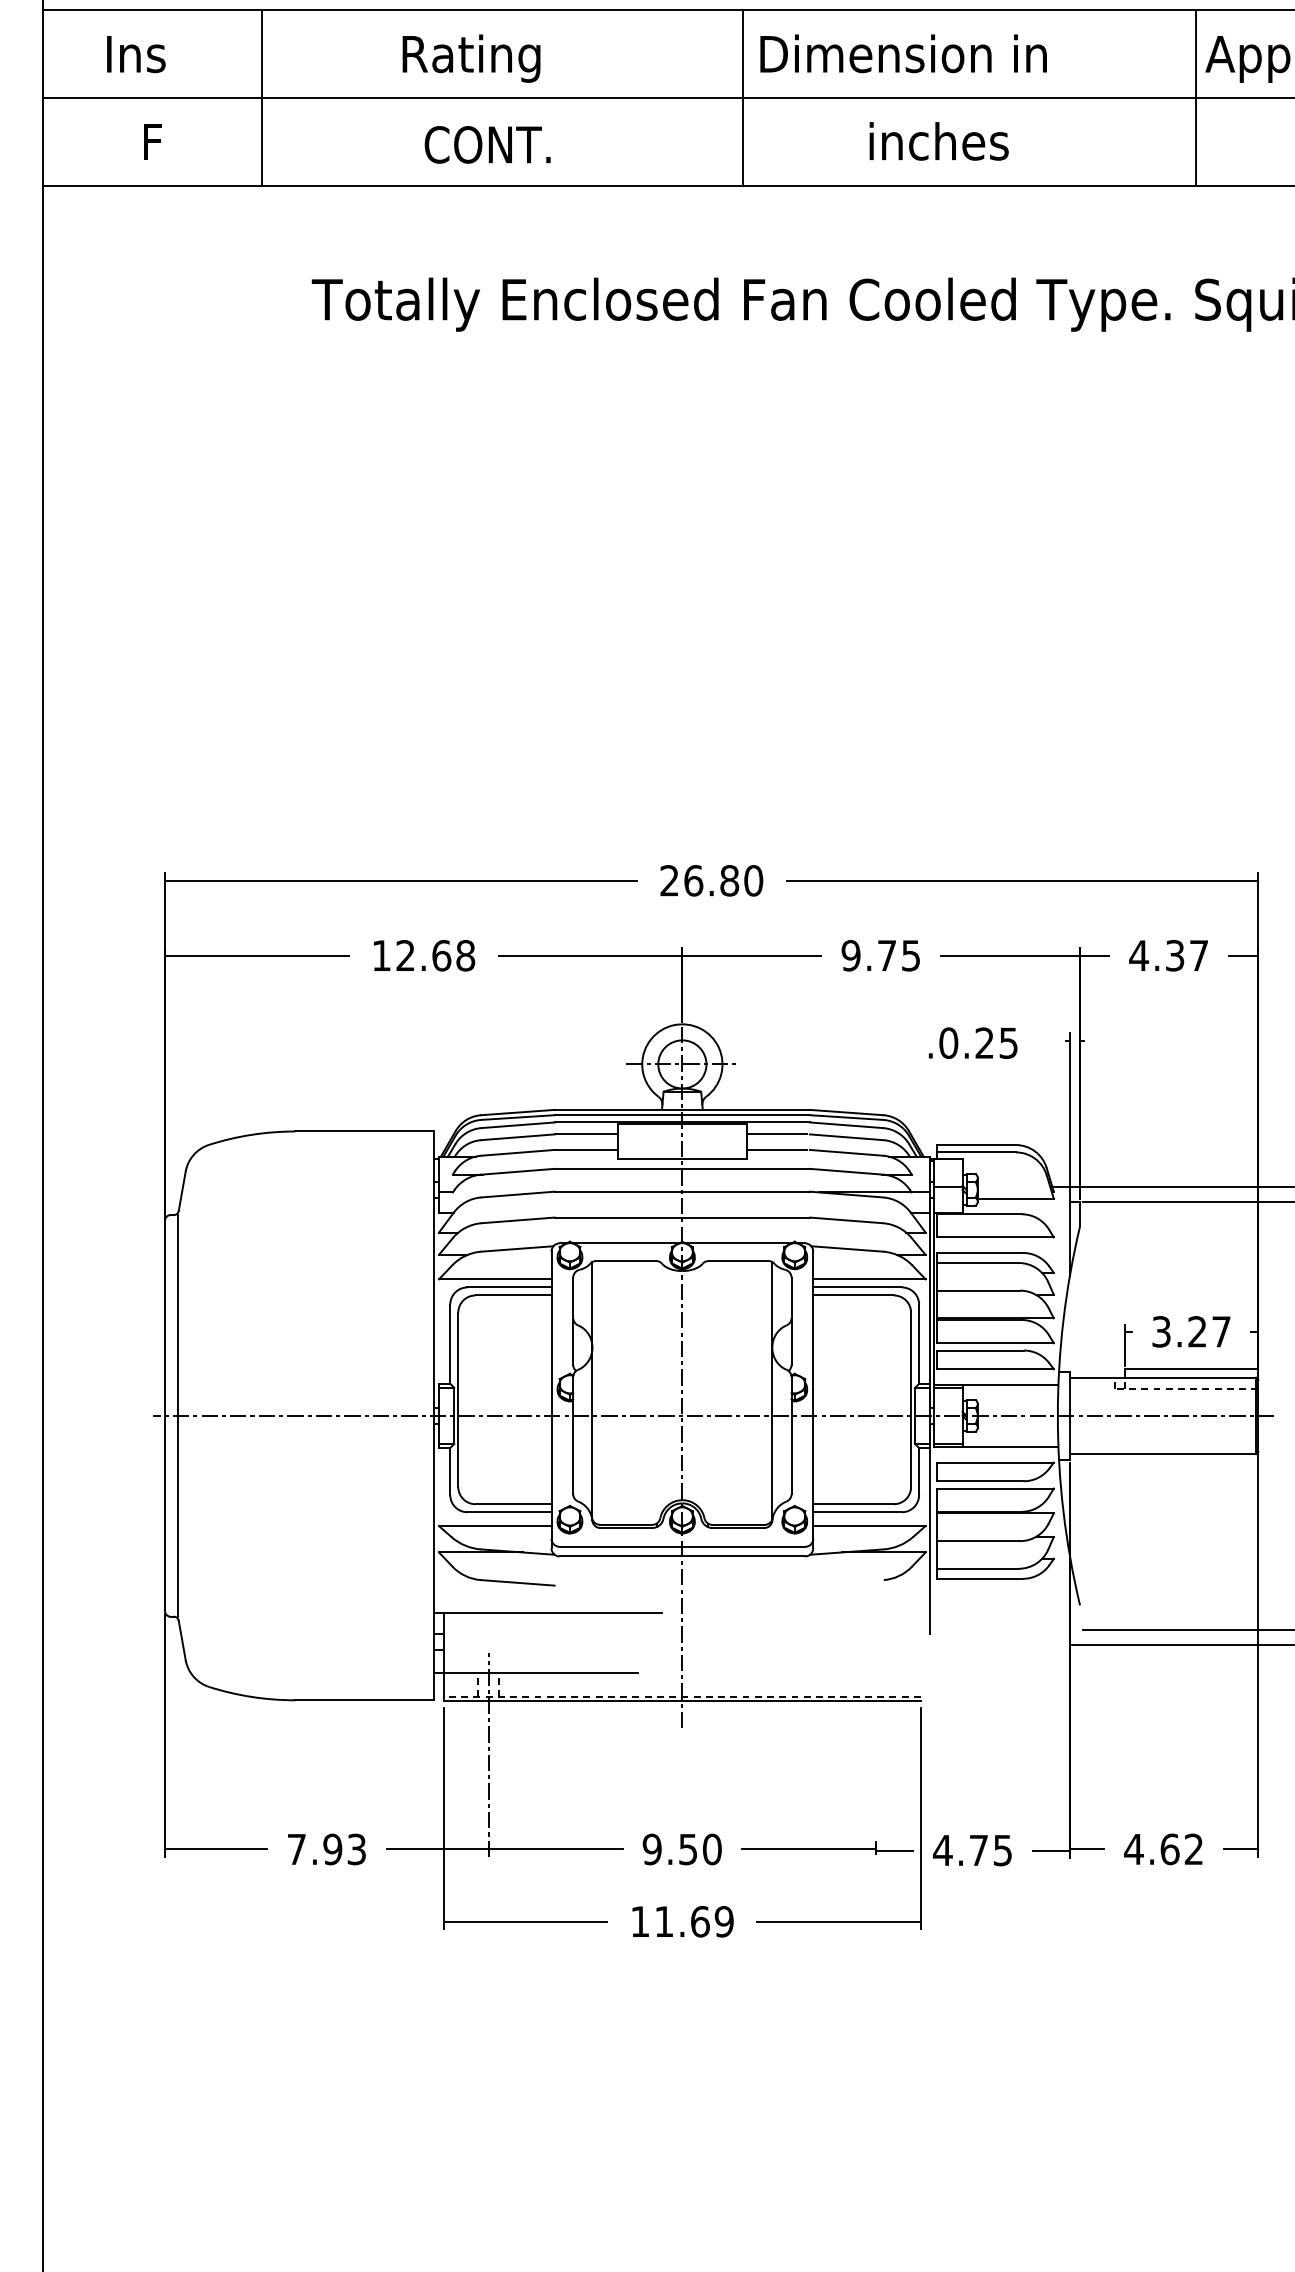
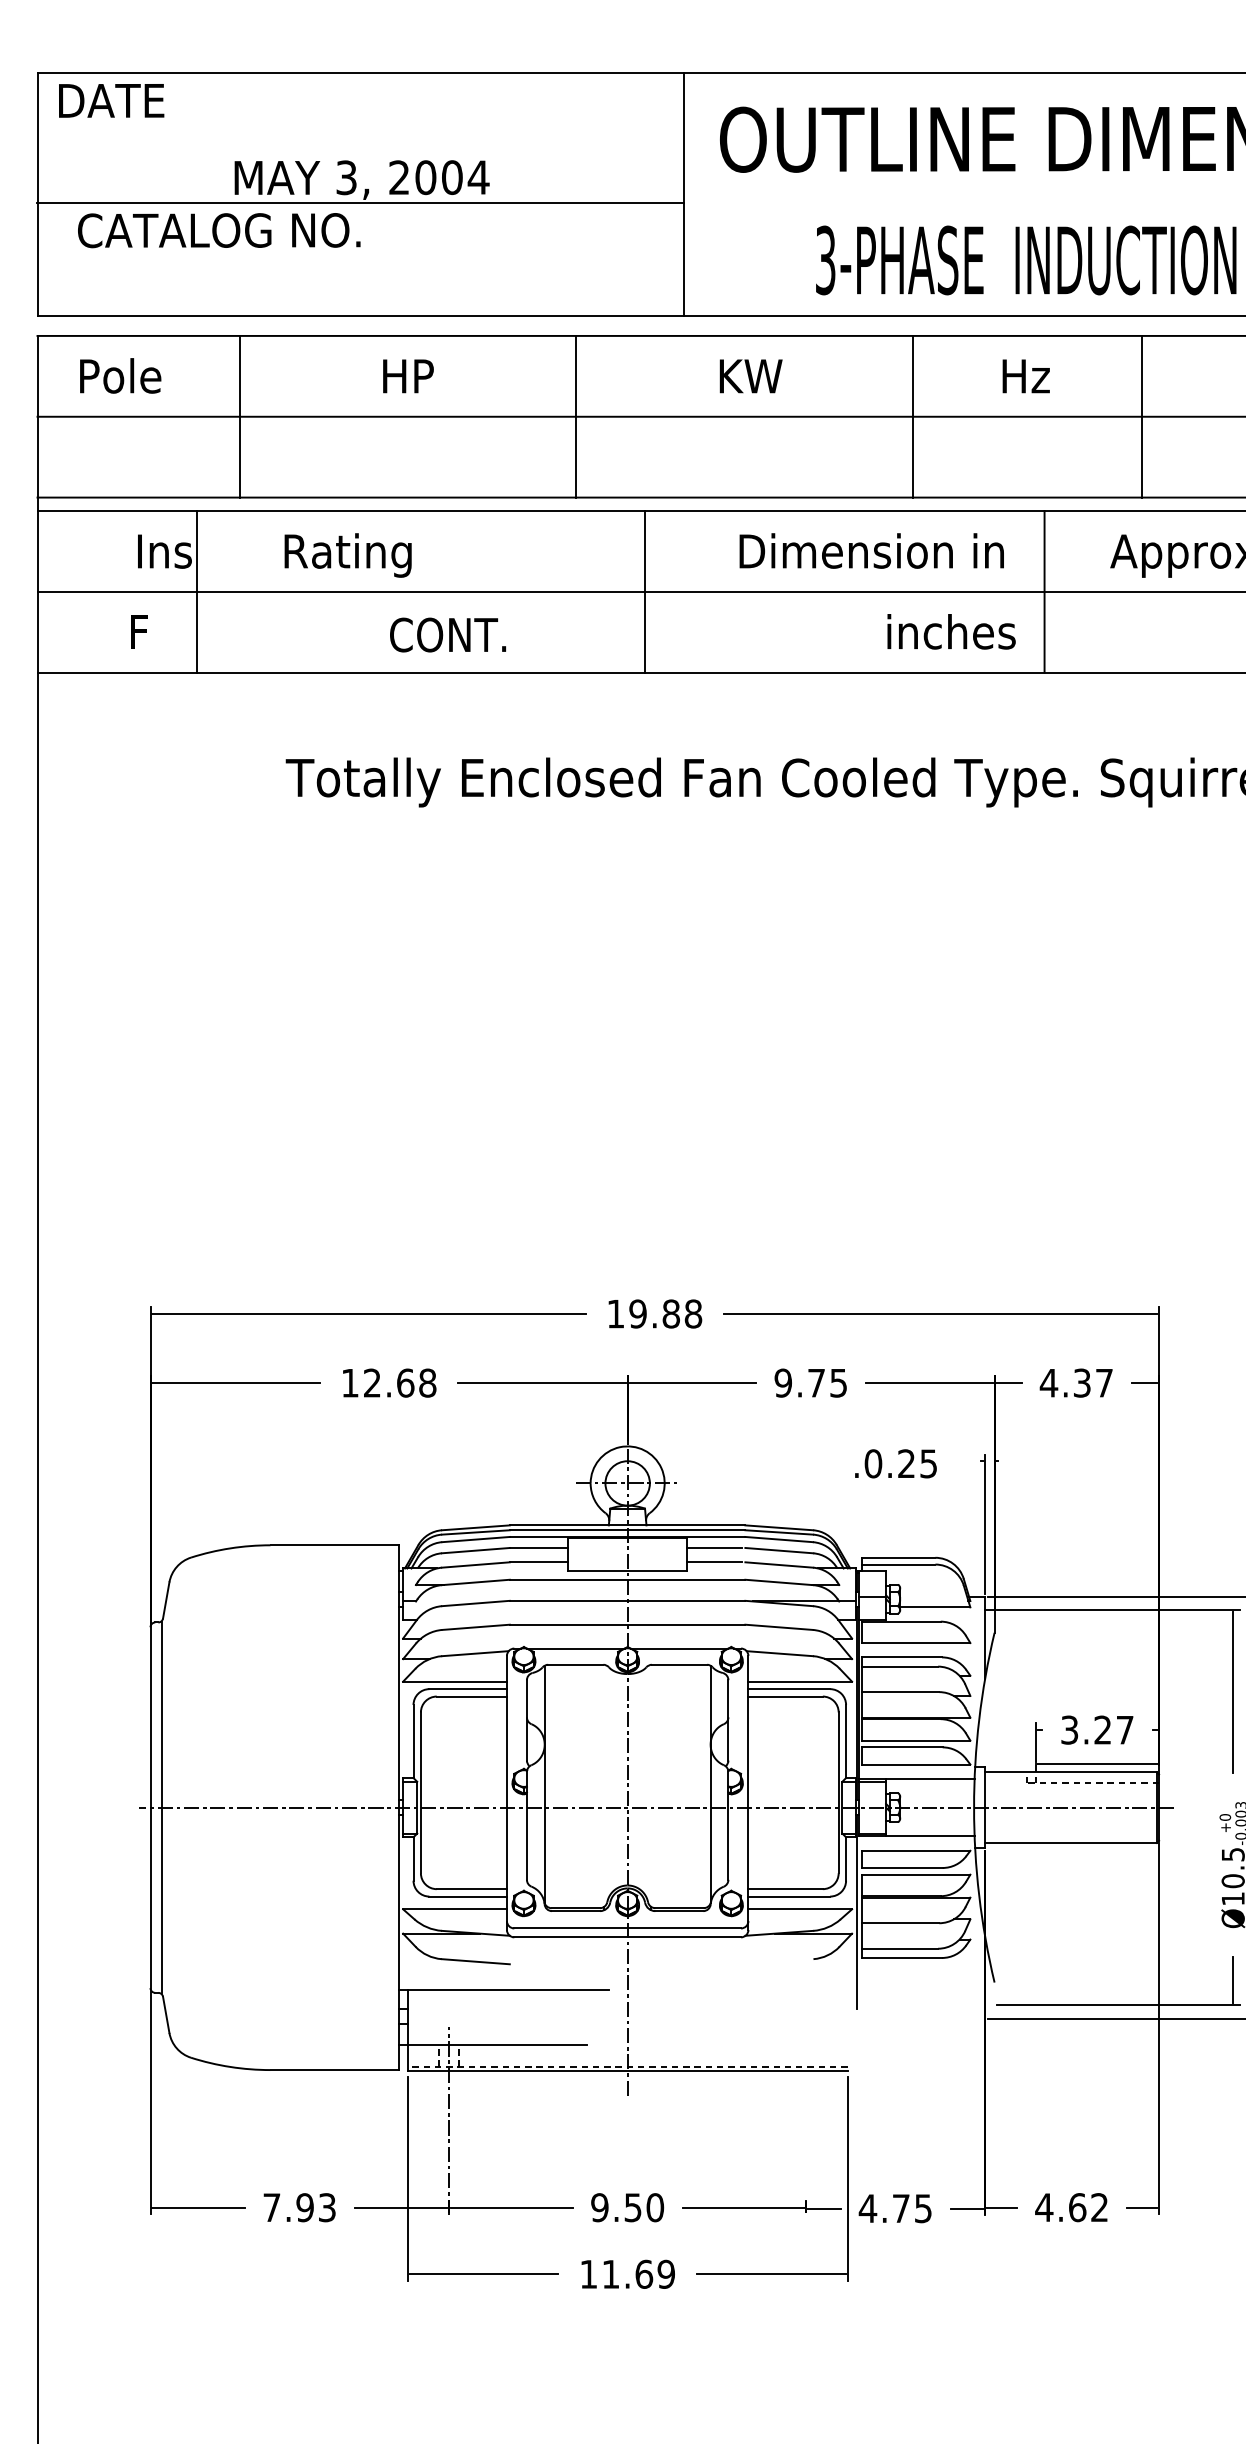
text: (903, 53) -> (871, 550), moved
text: (135, 54) -> (164, 551), moved
text: (470, 58) -> (347, 555), moved
line: (261, 97) -> (196, 591), moved
line: (743, 97) -> (645, 591), moved
line: (1195, 97) -> (1044, 591), moved
text: (939, 141) -> (951, 631), moved
text: (711, 880) -> (654, 1313), 26.80 -> 19.88

